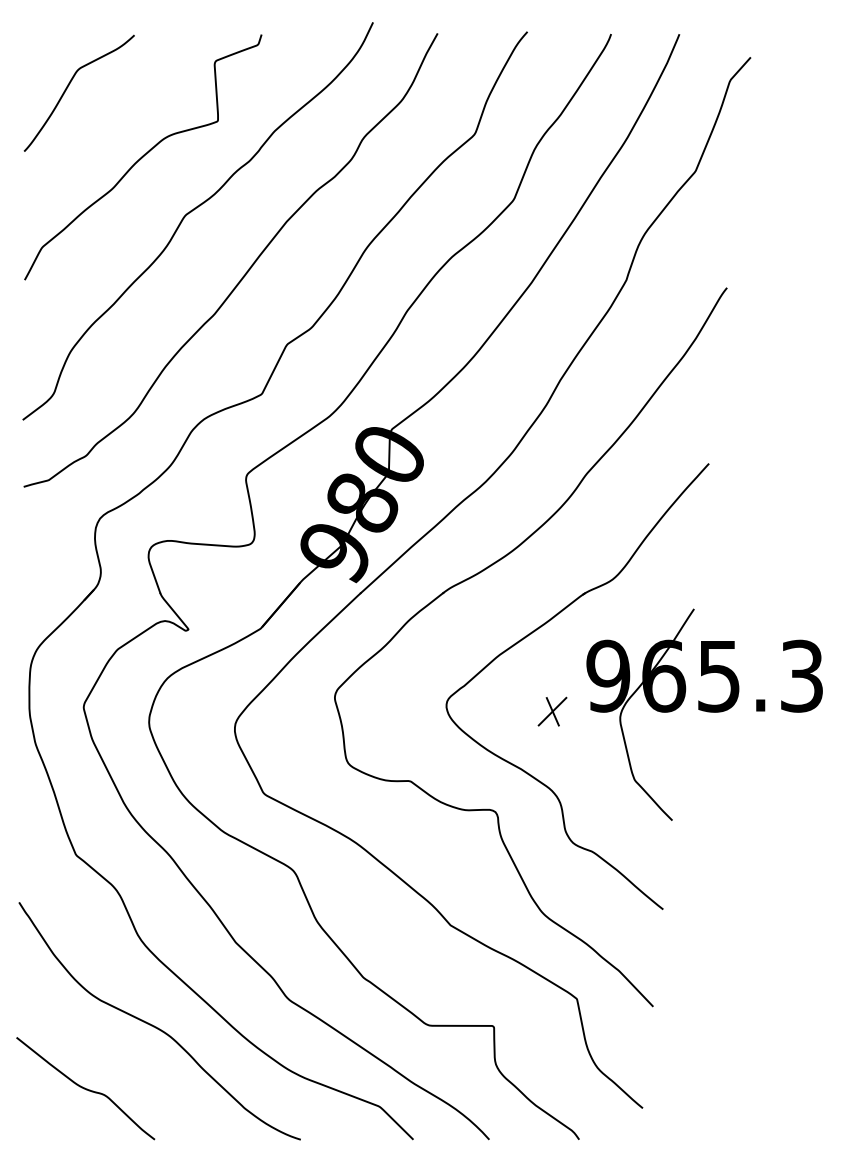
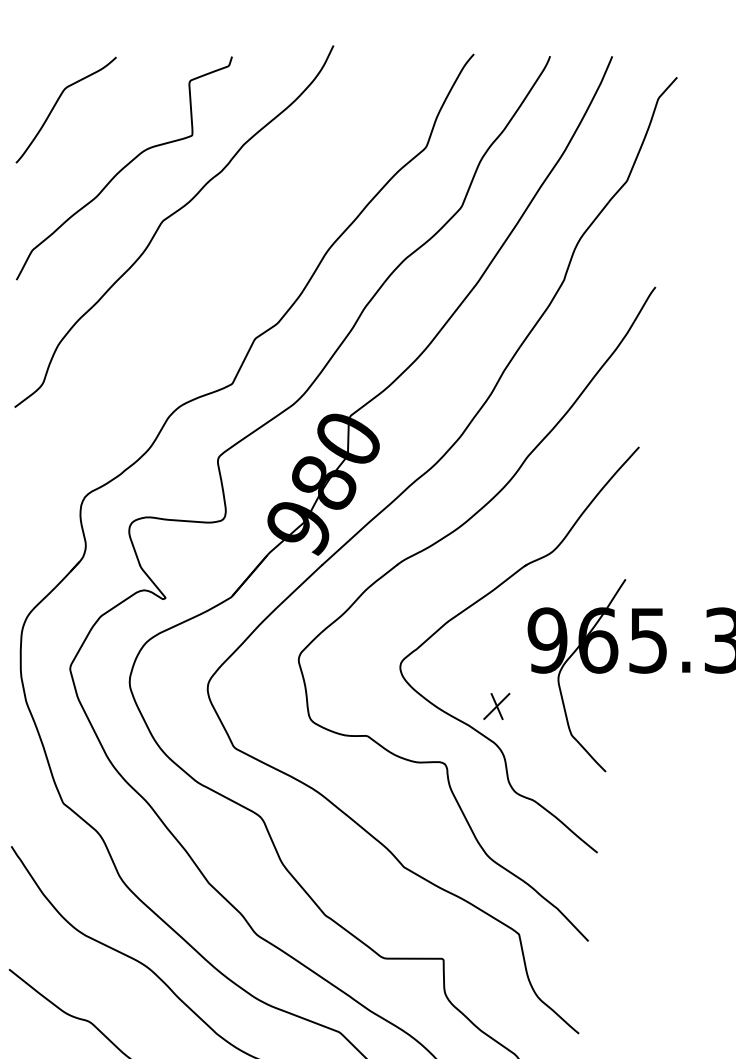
curve: (245, 272) -> (217, 273), removed
part: (552, 711) -> (496, 706), moved

